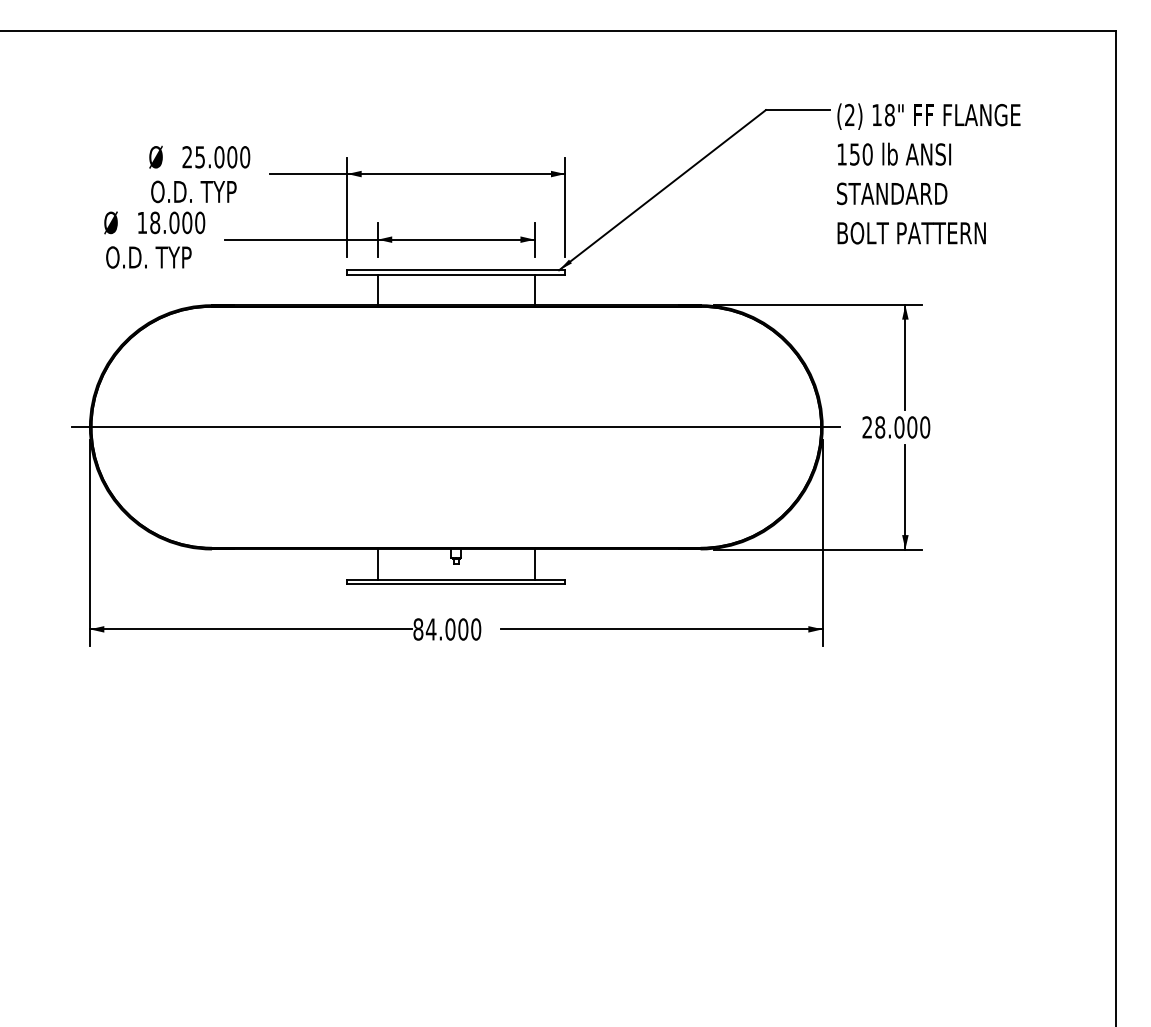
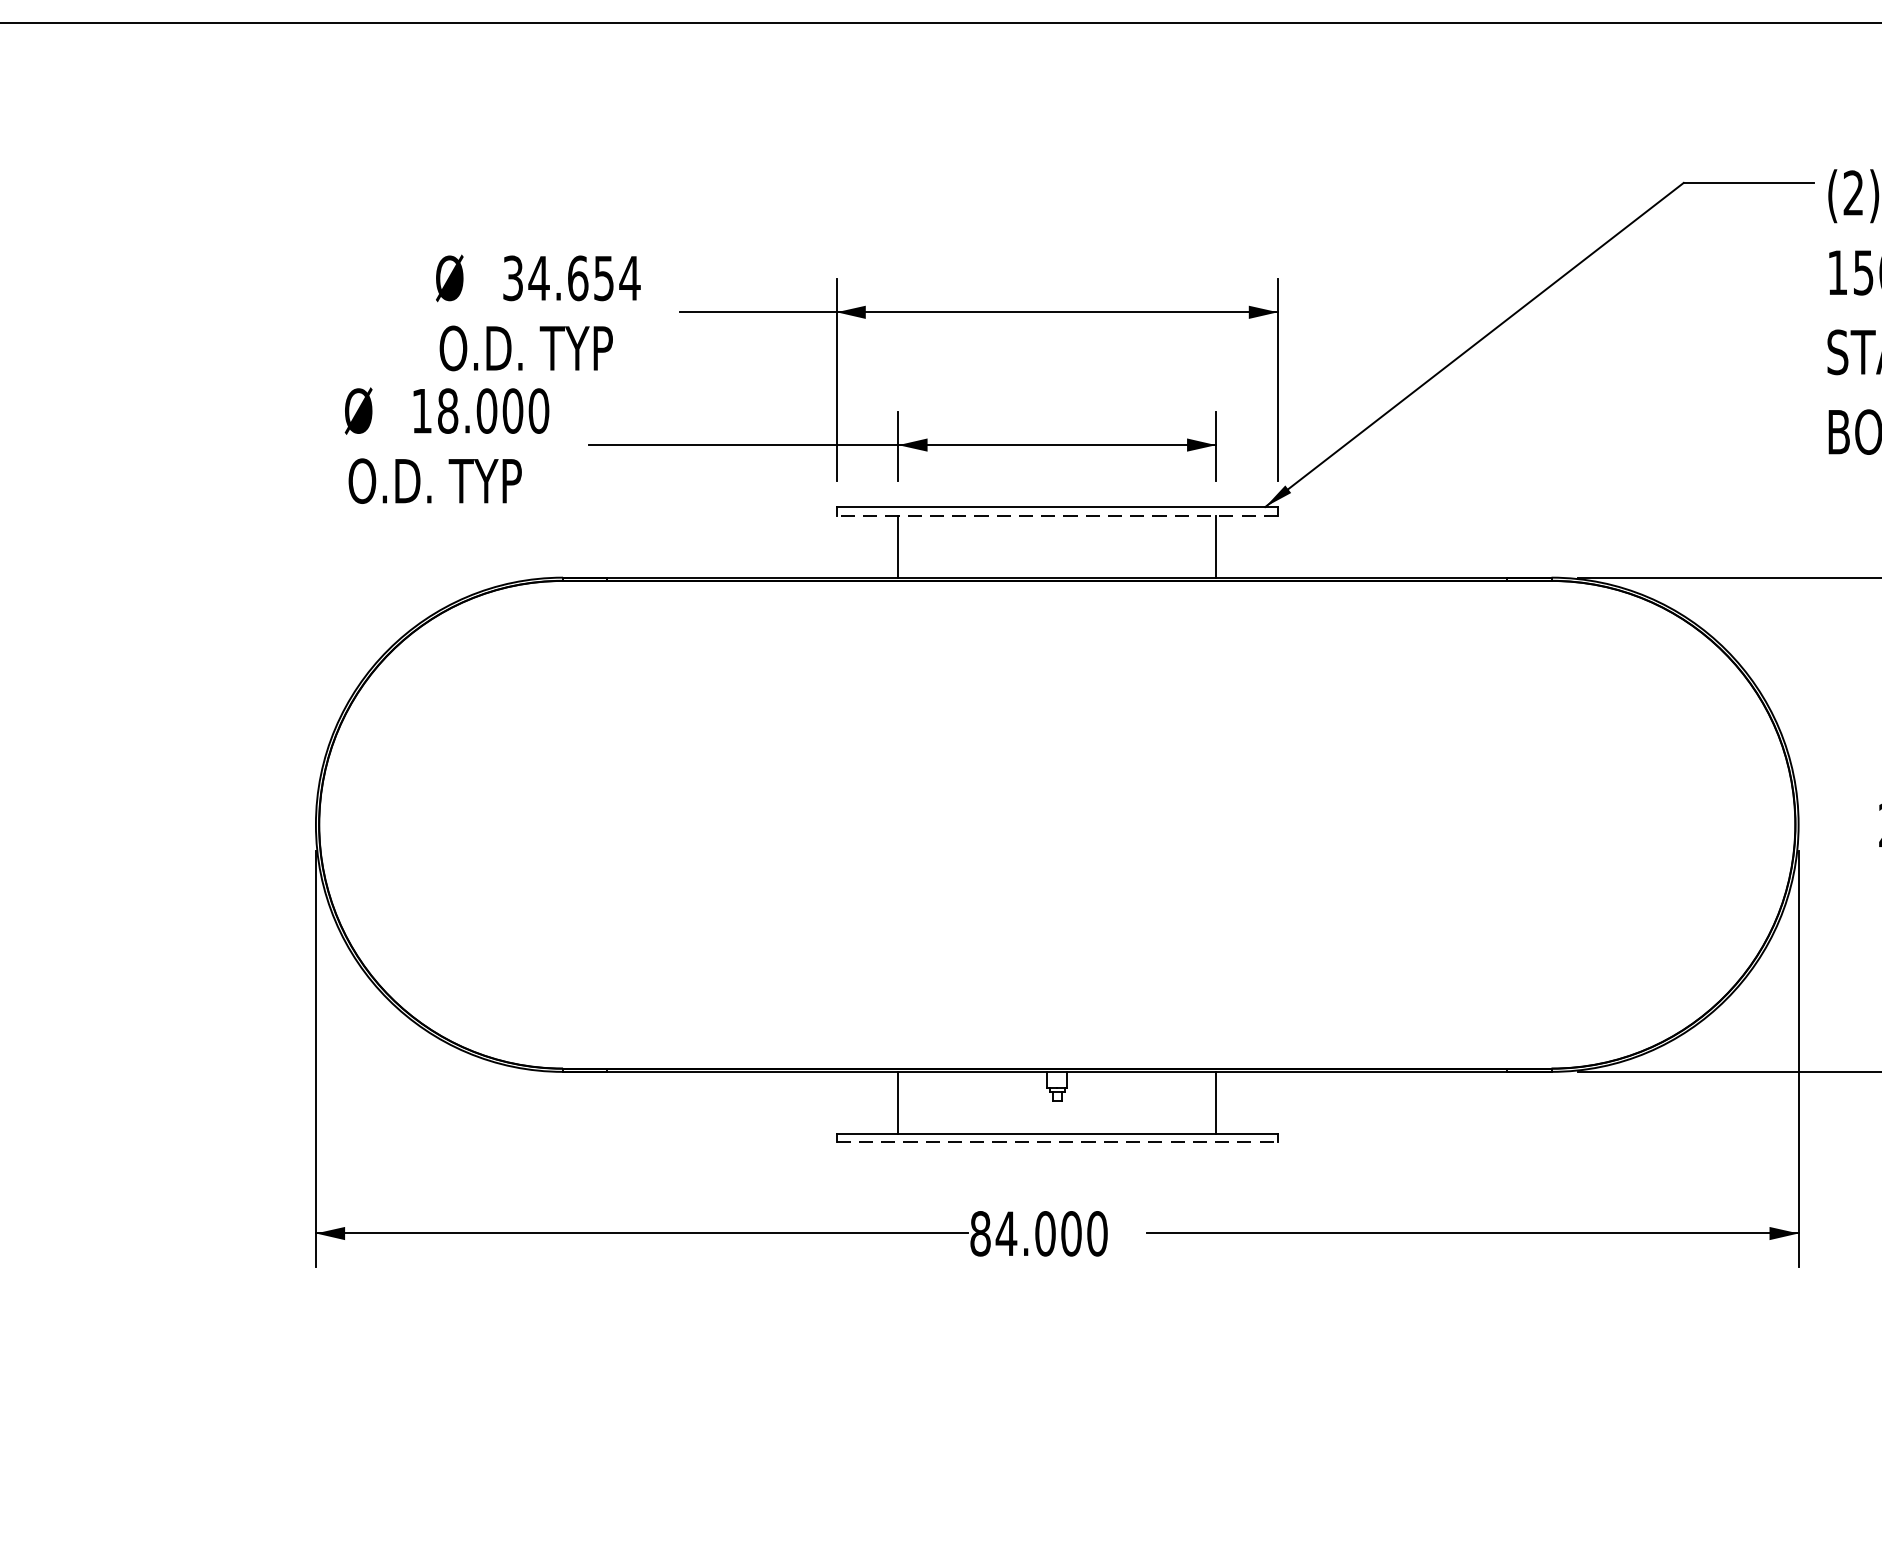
text: (216, 157) -> (572, 278), 25.000 -> 34.654
line: (455, 274) -> (1055, 515), solid -> dashed
line: (456, 427) -> (1057, 825), removed
line: (456, 584) -> (1057, 1142), solid -> dashed

